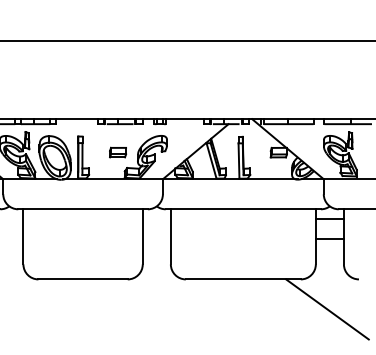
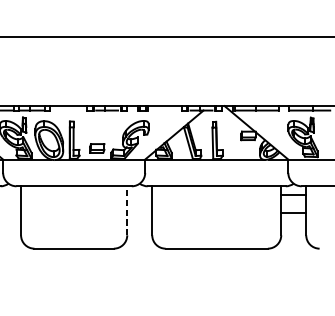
part: (117, 152) -> (96, 148), moved
line: (142, 236) -> (127, 210), solid -> dashed
line: (327, 309) -> (291, 275), removed

